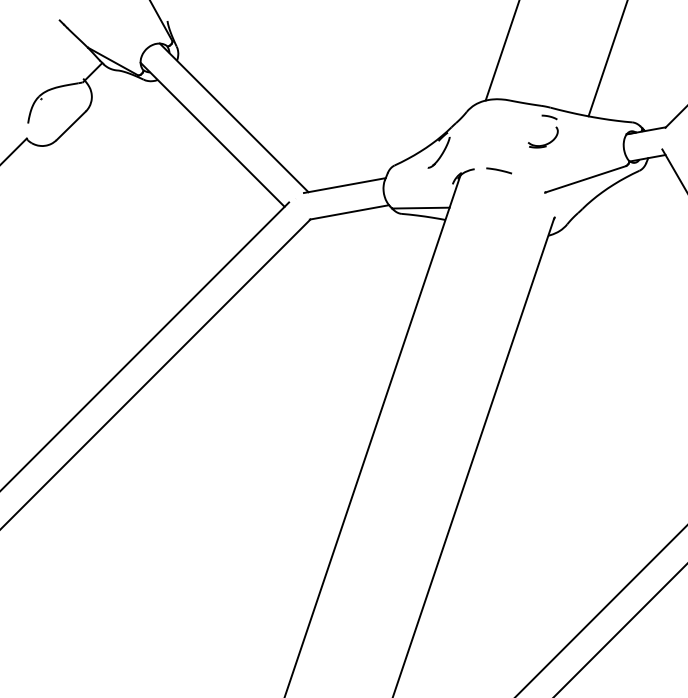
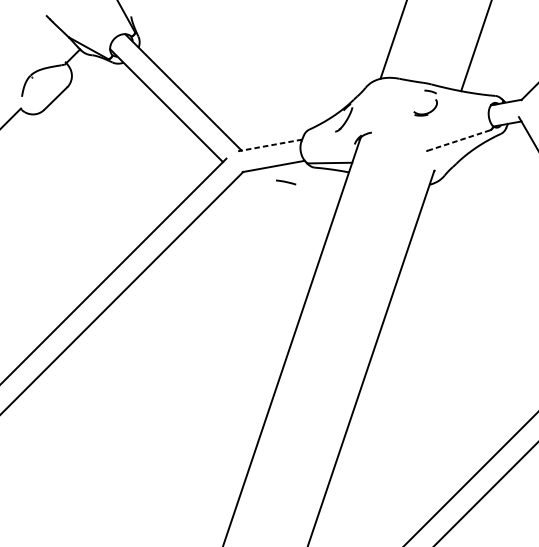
line: (498, 170) -> (285, 182), moved
line: (586, 179) -> (459, 140), solid -> dashed
line: (344, 185) -> (269, 145), solid -> dashed

